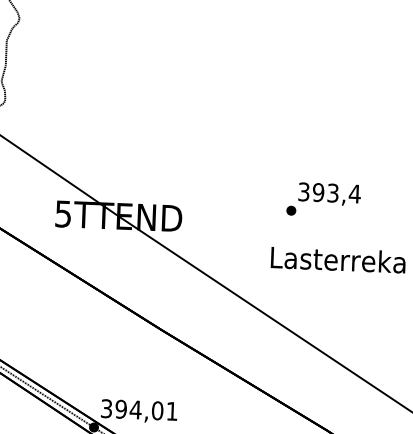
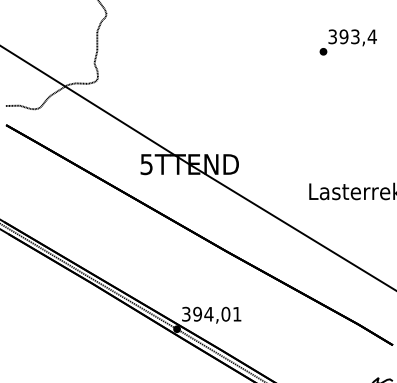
text: (322, 200) -> (347, 42), moved

